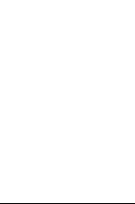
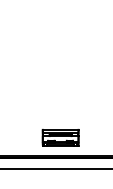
part: (90, 180) -> (60, 137), added

